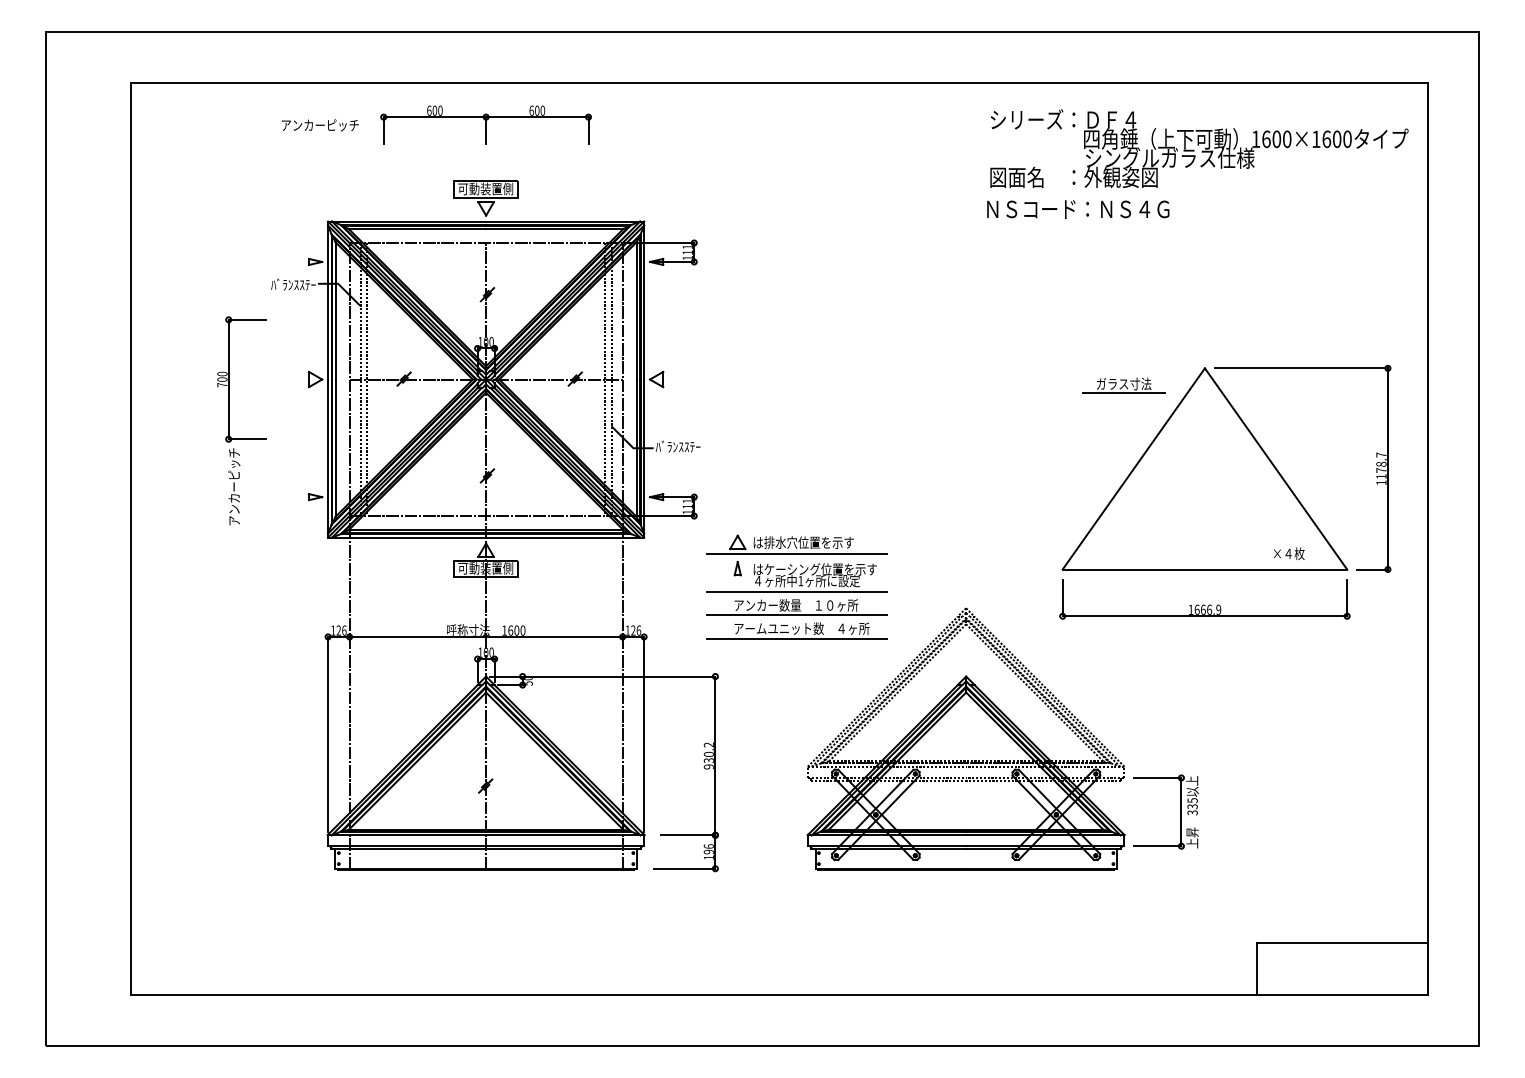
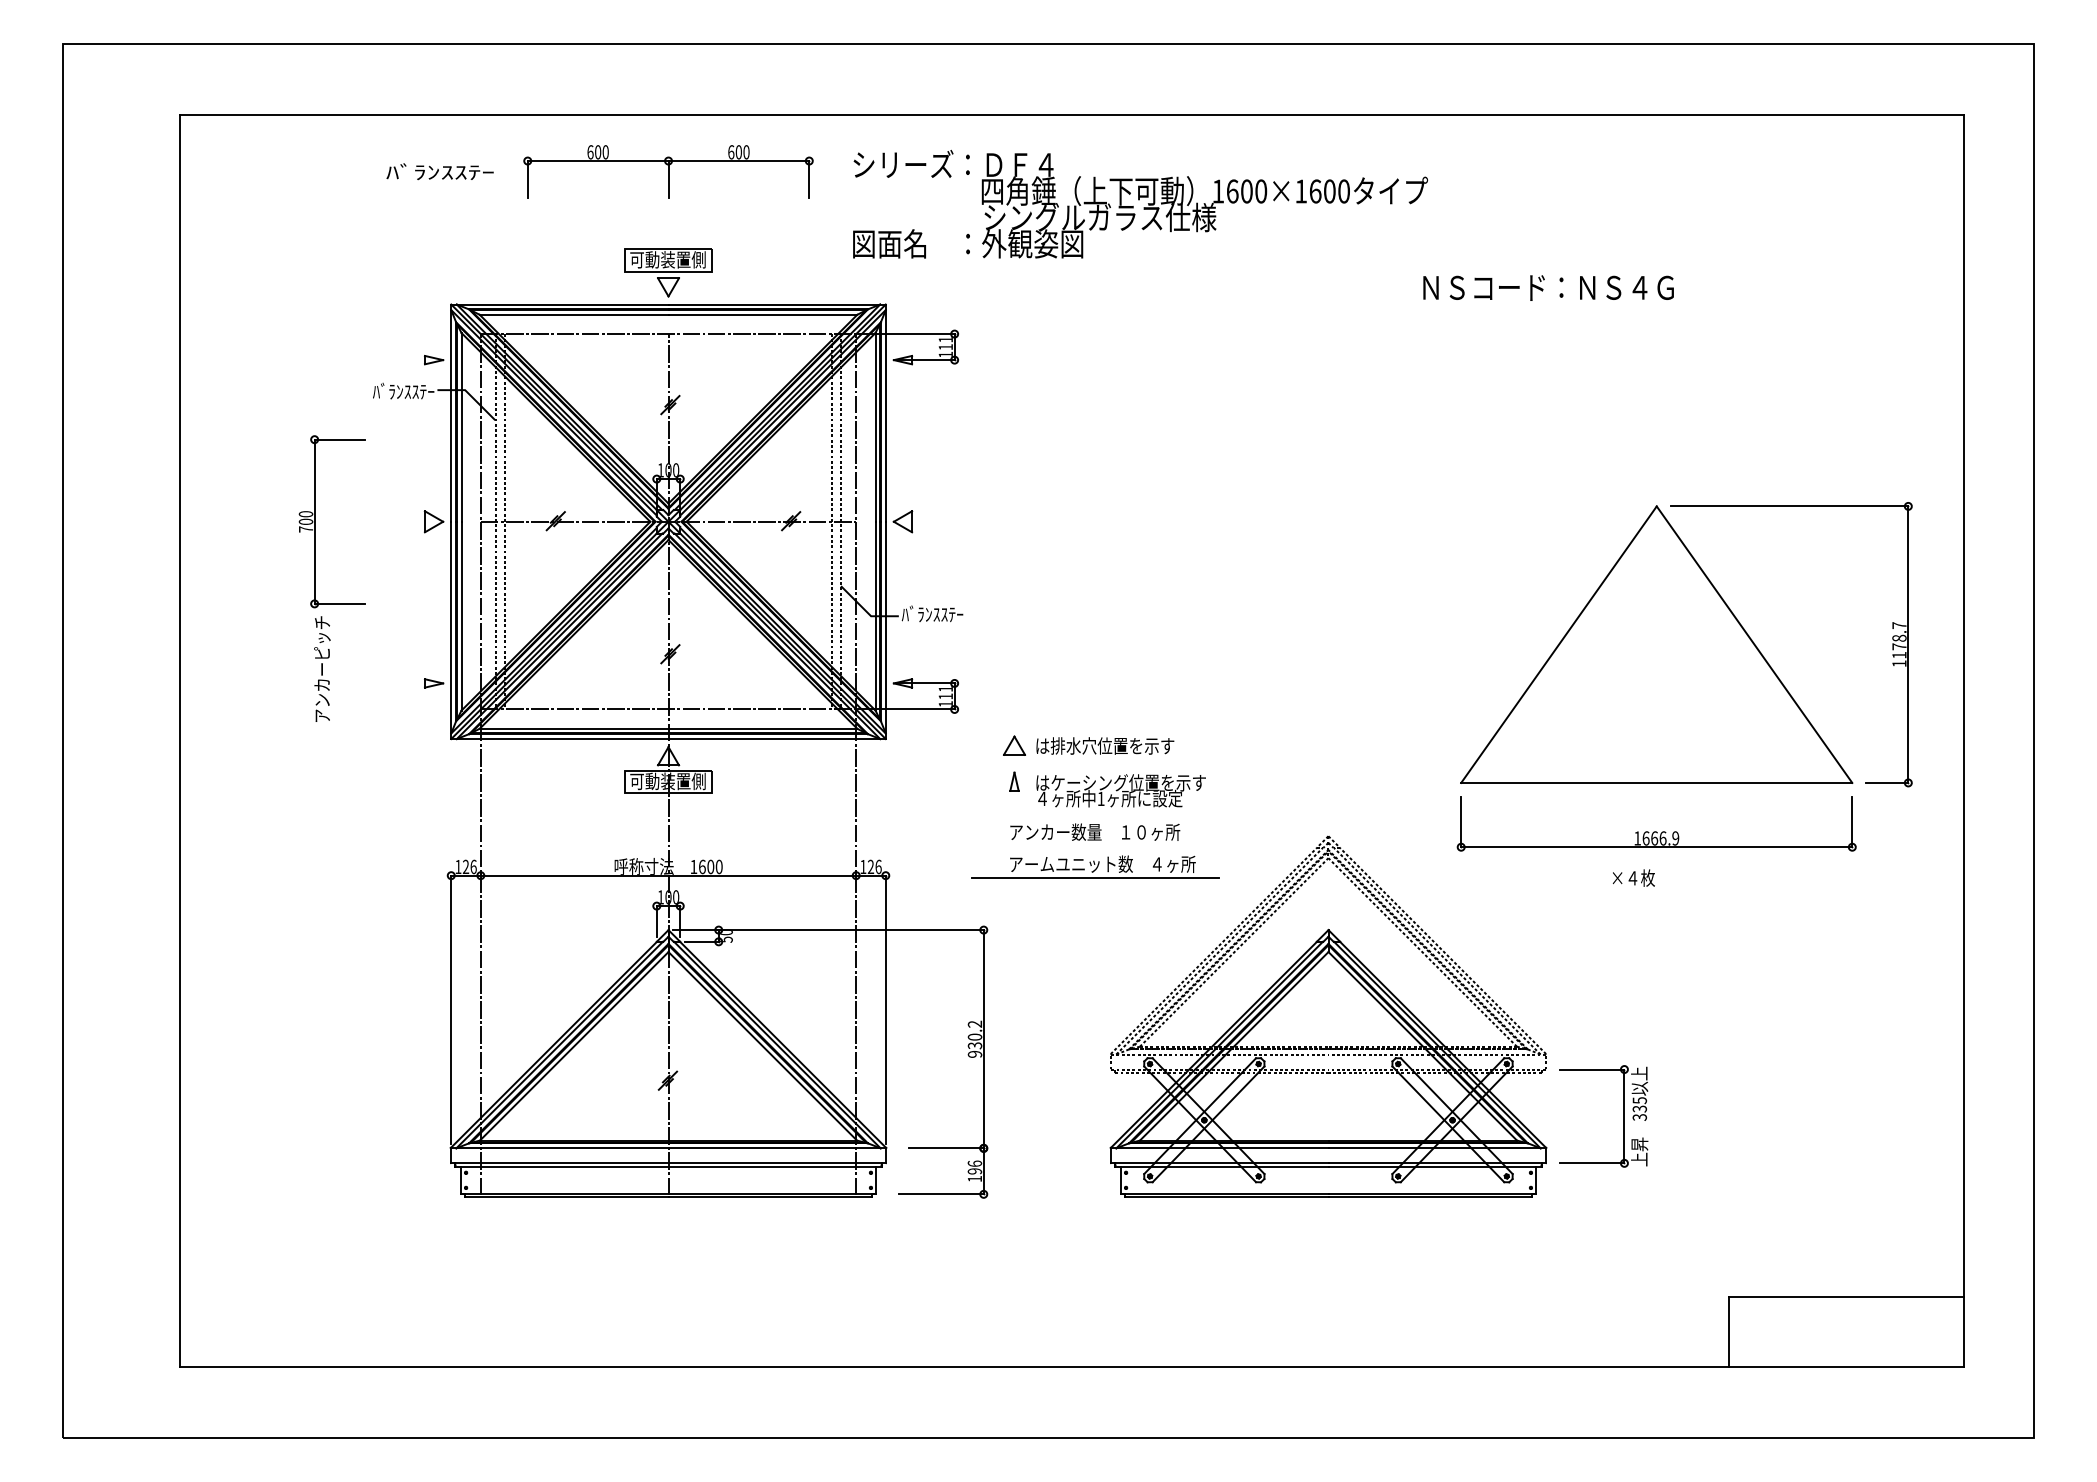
text: (319, 124) -> (439, 171), アンカーピッチ -> ﾊﾞﾗﾝｽｽﾃｰ
text: (1199, 148) -> (1140, 204), moved
text: (1078, 209) -> (1548, 288), moved
part: (1123, 385) -> (1544, 529), removed
line: (796, 553) -> (1095, 760), removed
text: (1289, 553) -> (1634, 877), moved
line: (796, 592) -> (1095, 814), removed
line: (796, 615) -> (1095, 846), removed

